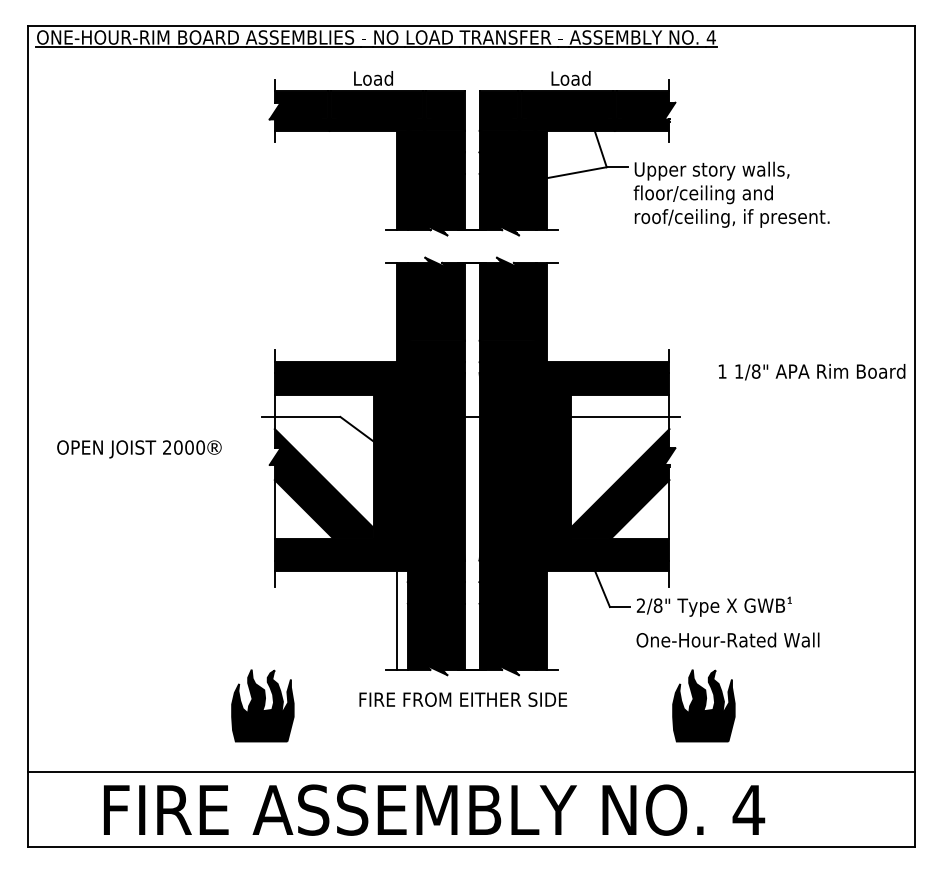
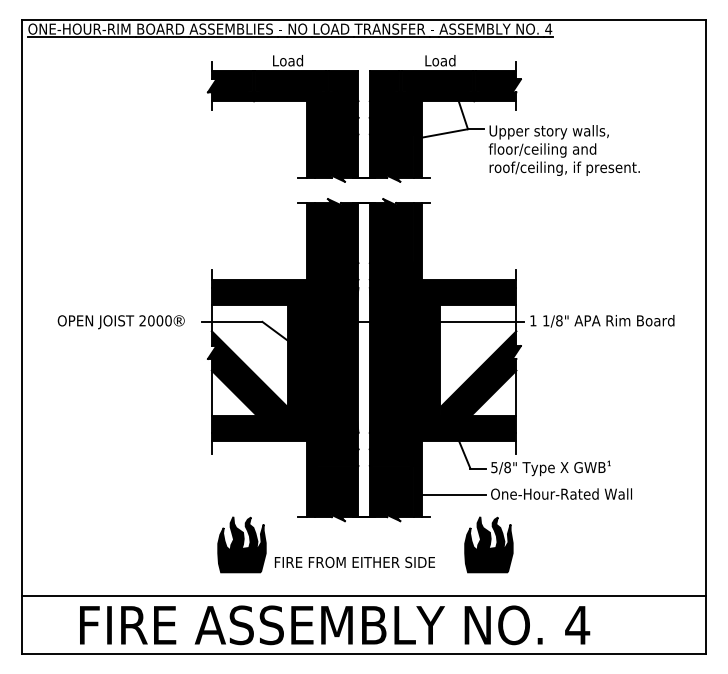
text: (811, 372) -> (602, 321), moved
text: (139, 449) -> (121, 322), moved
text: (641, 605) -> (494, 467), 2/8" -> 5/8"
fill: (402, 619) -> (310, 478), added
line: (588, 641) -> (453, 495), added
text: (462, 699) -> (354, 562), moved
part: (262, 705) -> (241, 544), moved
part: (703, 705) -> (488, 544), moved

